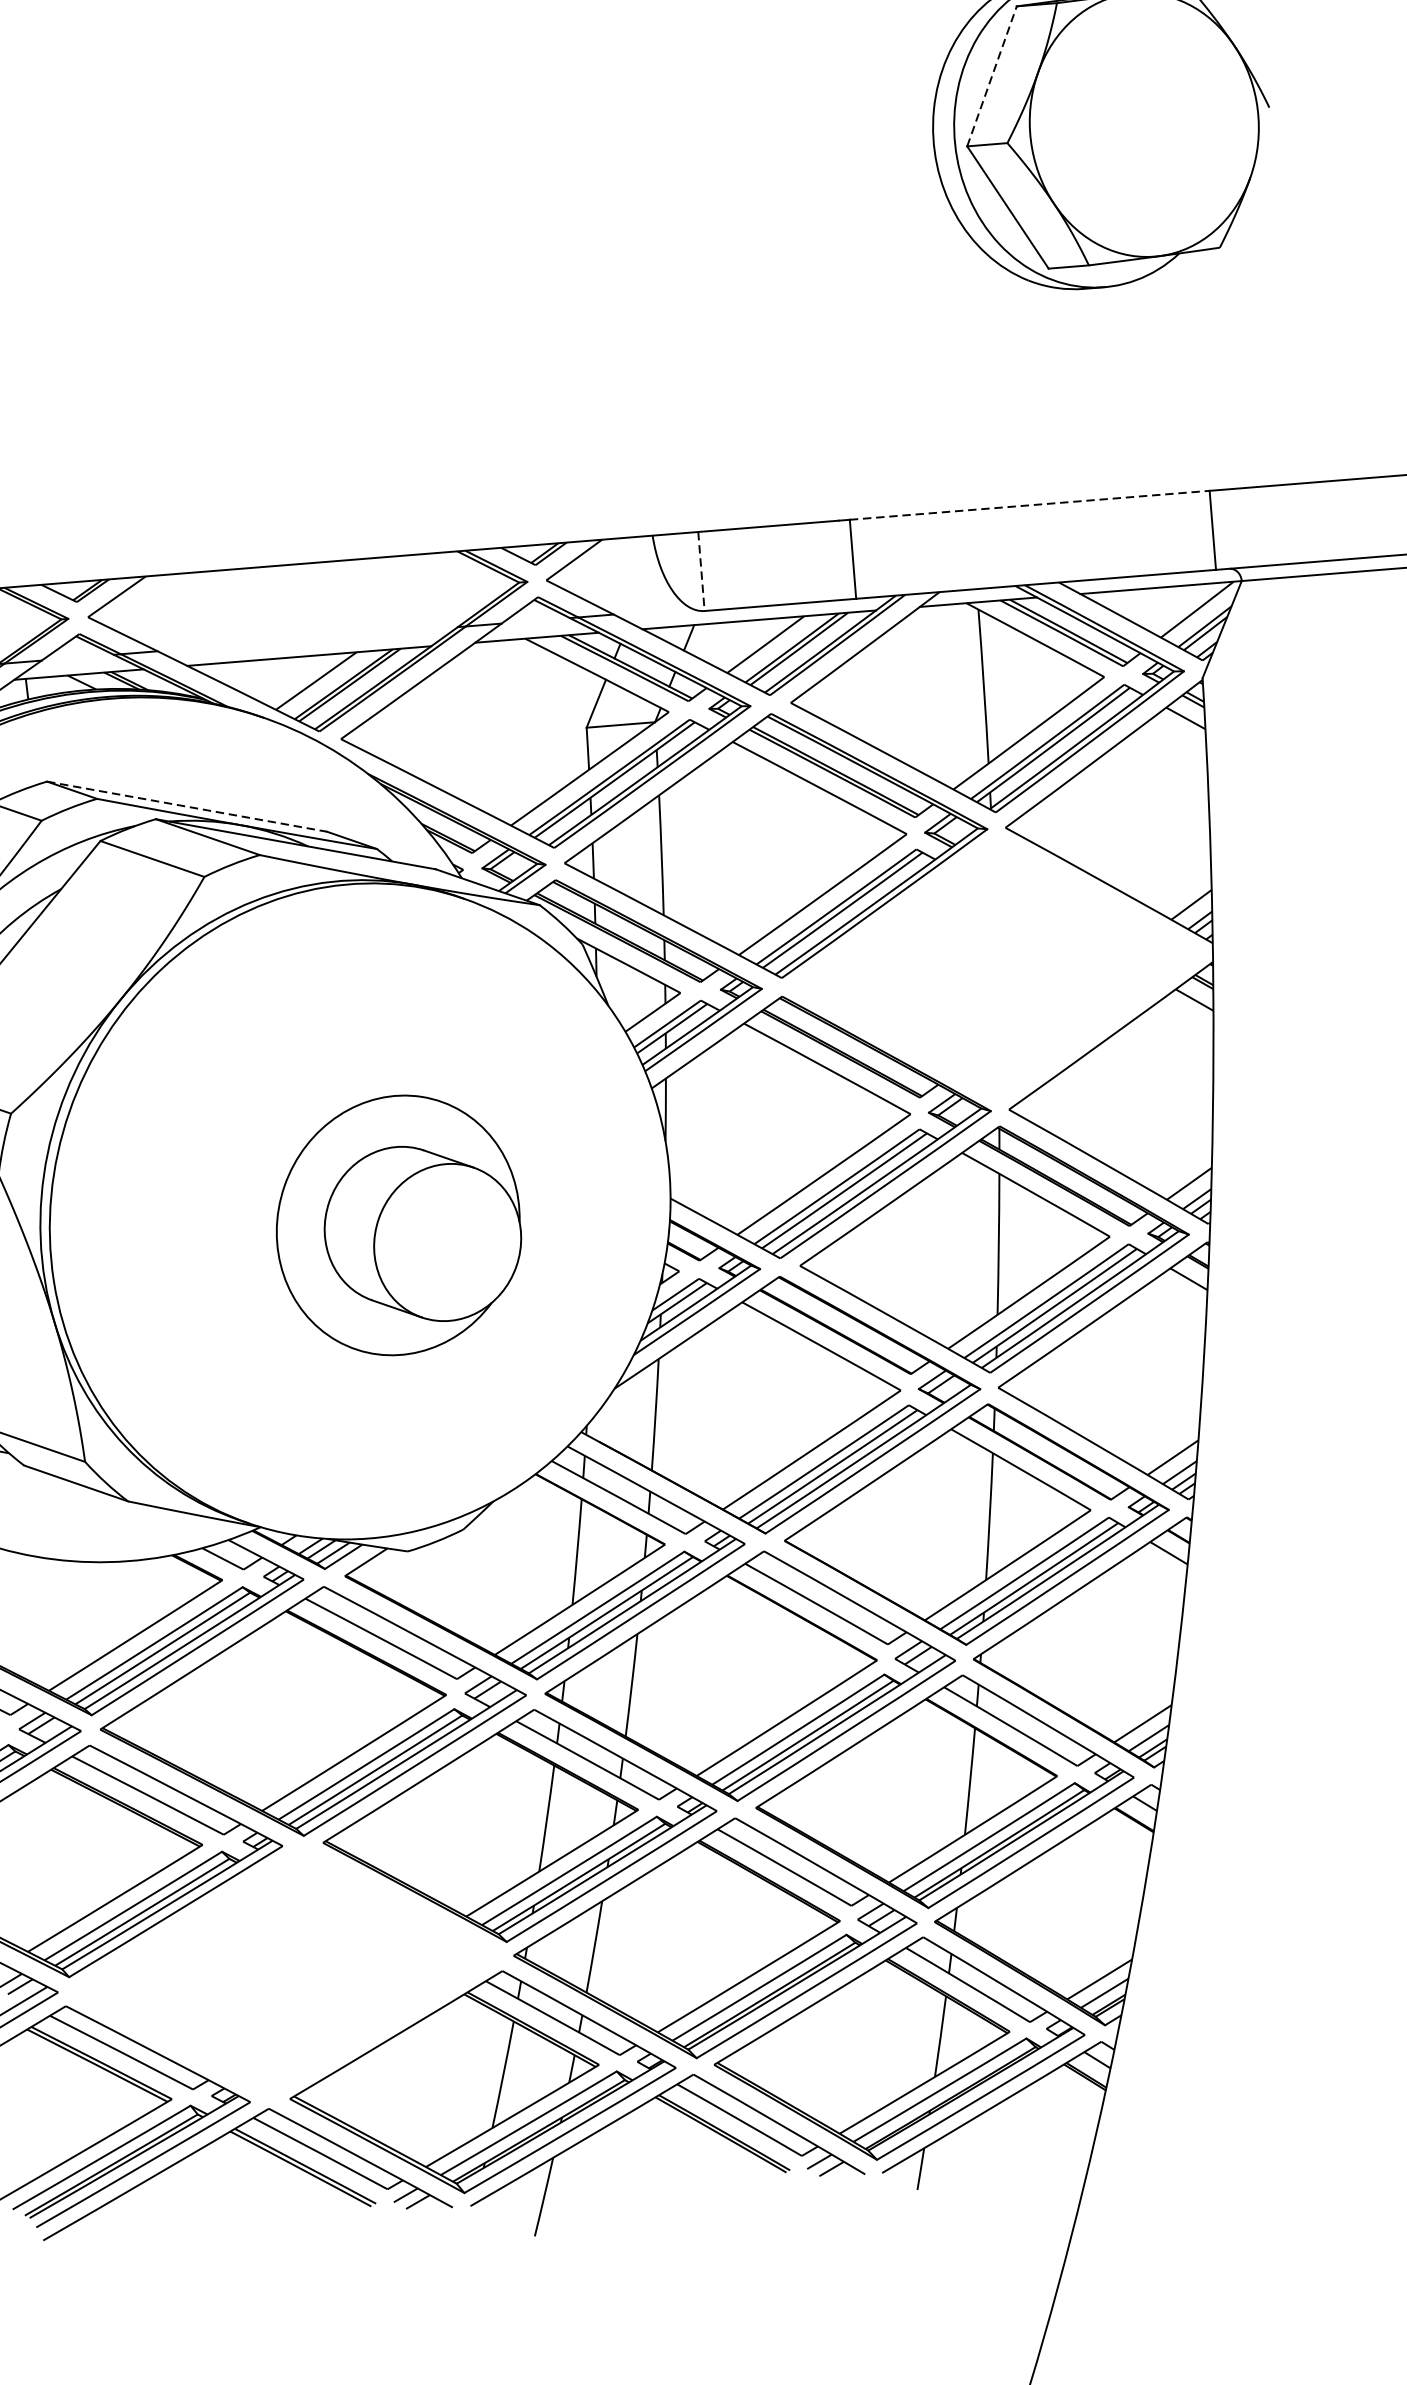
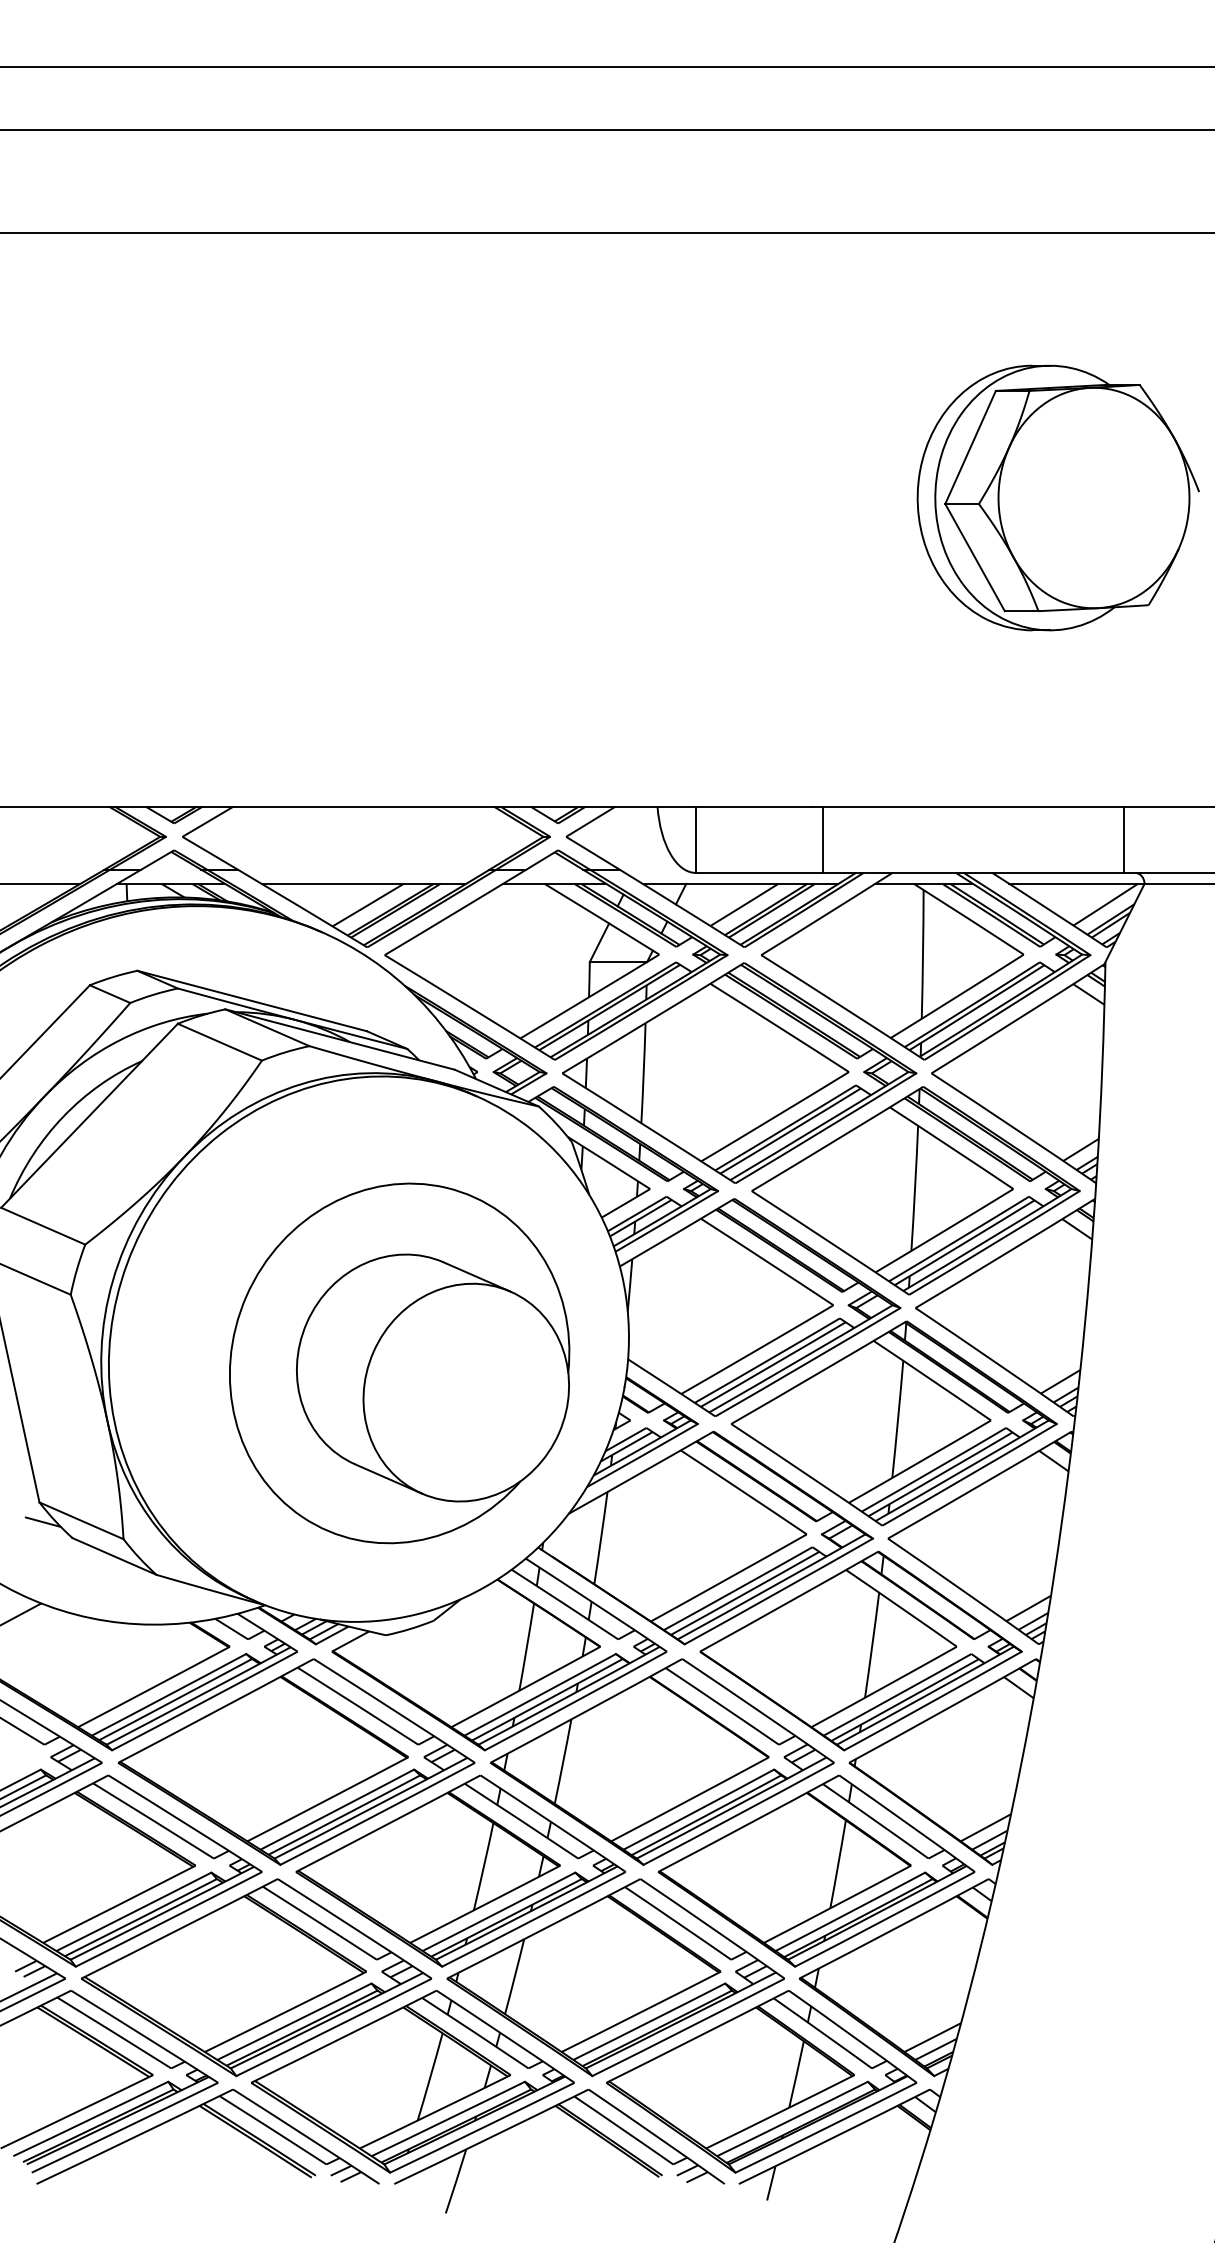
line: (991, 76) -> (970, 447), dashed -> solid
line: (1030, 504) -> (973, 806), dashed -> solid
line: (701, 572) -> (695, 840), dashed -> solid
line: (187, 807) -> (252, 1001), dashed -> solid
part: (997, 969) -> (915, 1190), added
part: (397, 1225) -> (399, 1363), size x1.67
part: (286, 1972) -> (256, 1977), added

